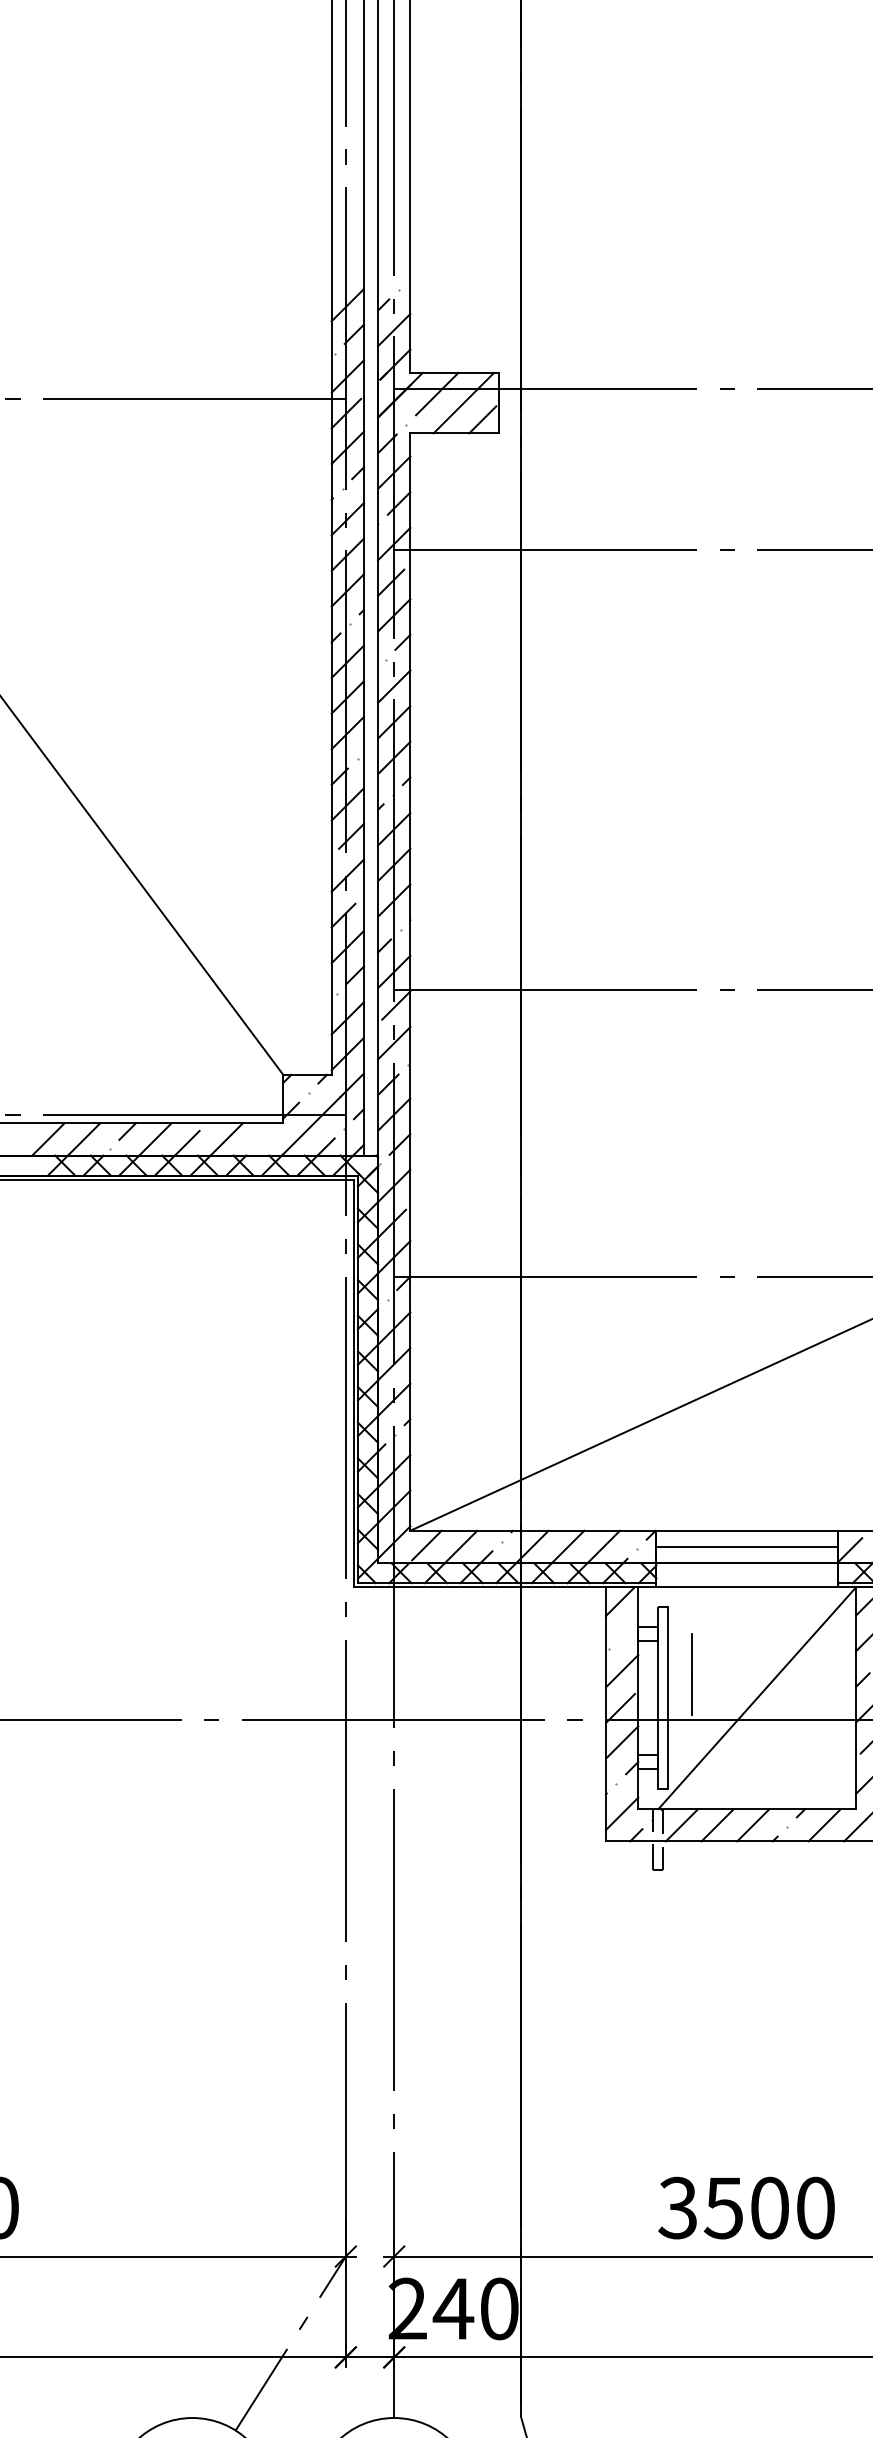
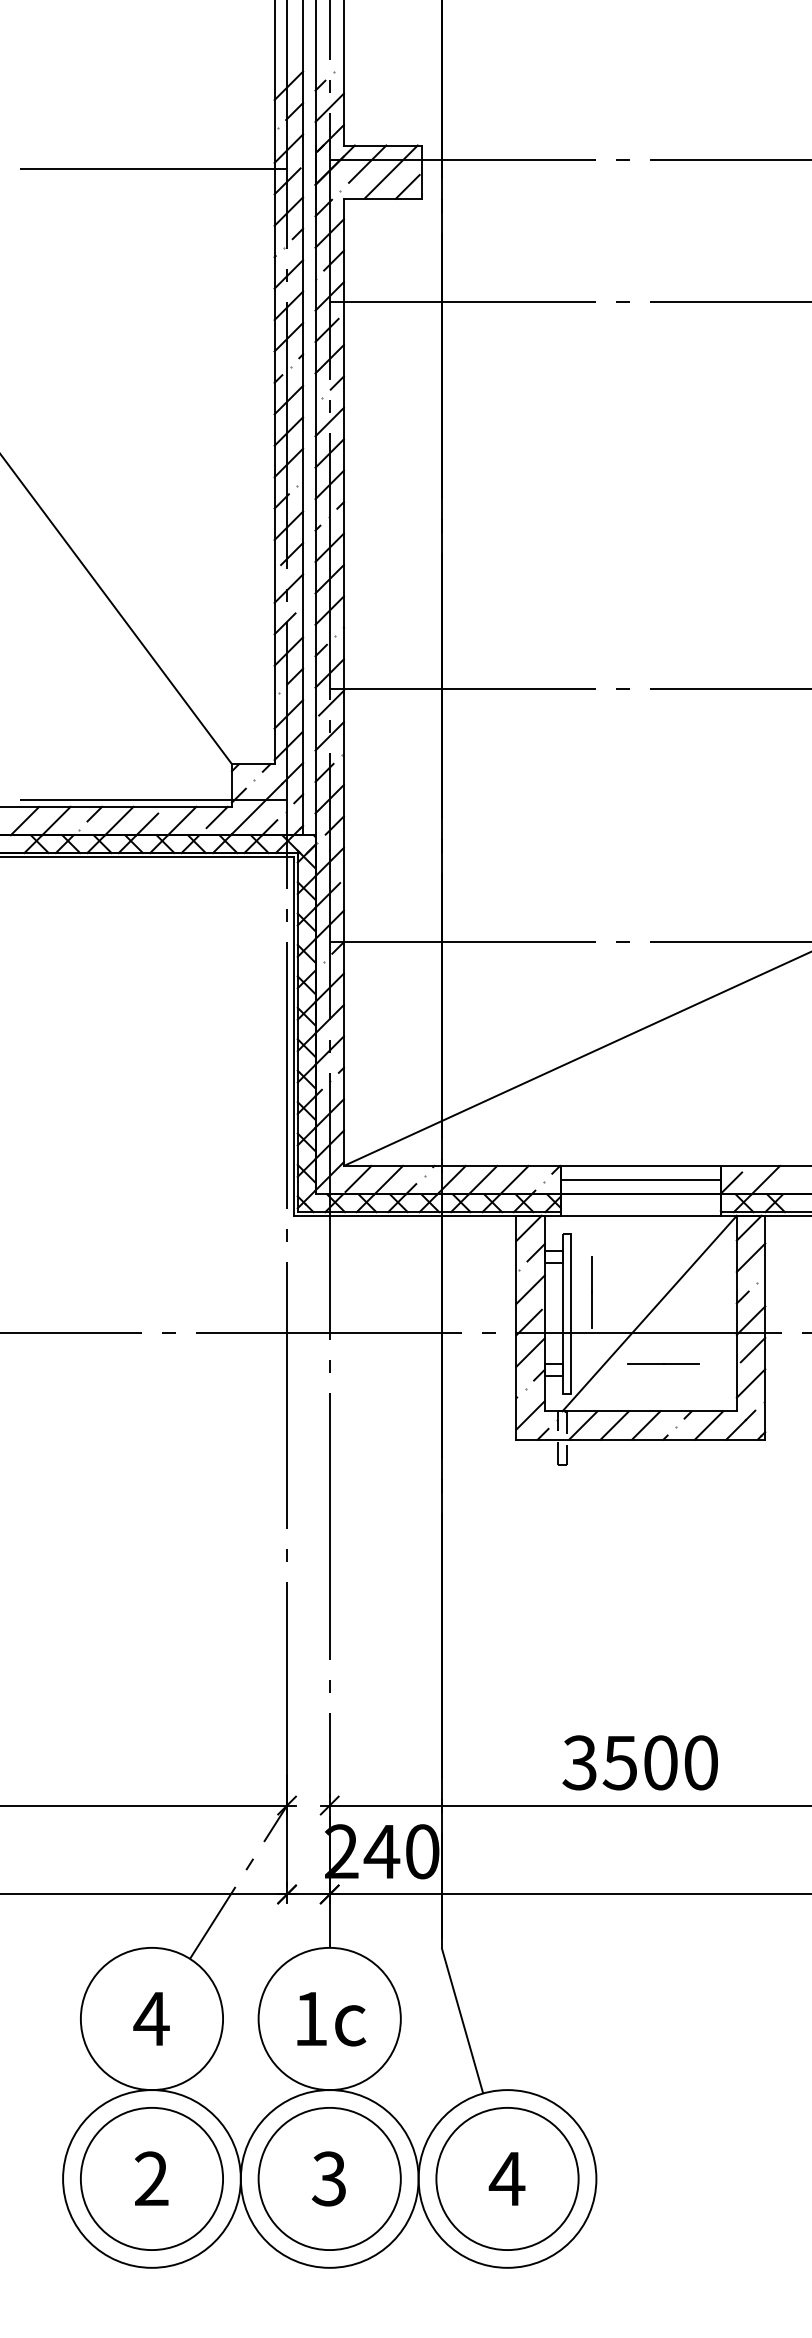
line: (265, 1135) -> (216, 817), added
line: (627, 1628) -> (535, 1252), added
line: (772, 1754) -> (663, 1363), added

